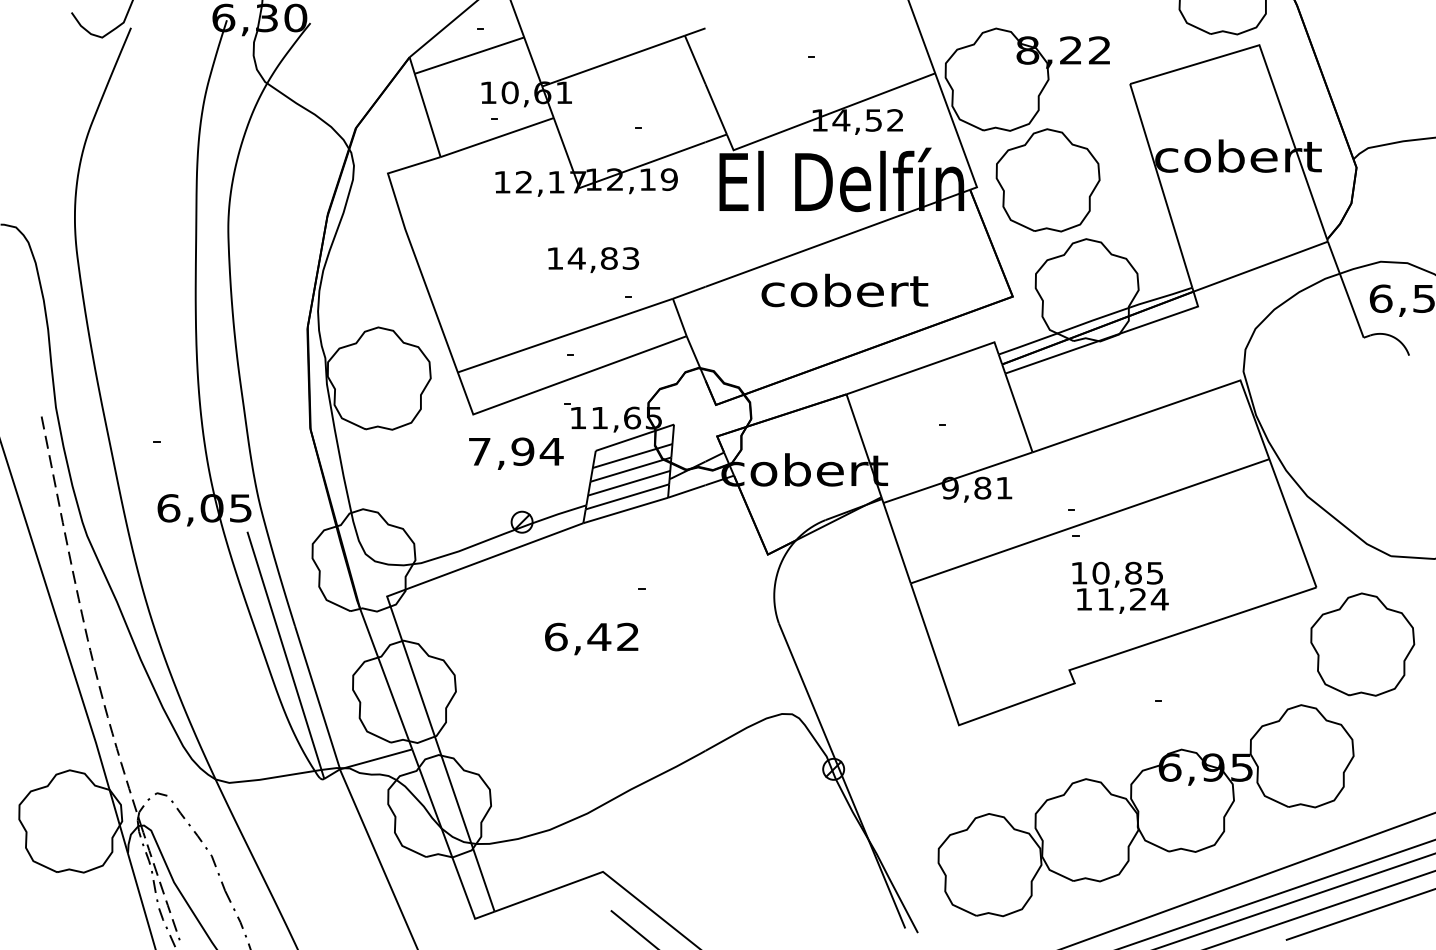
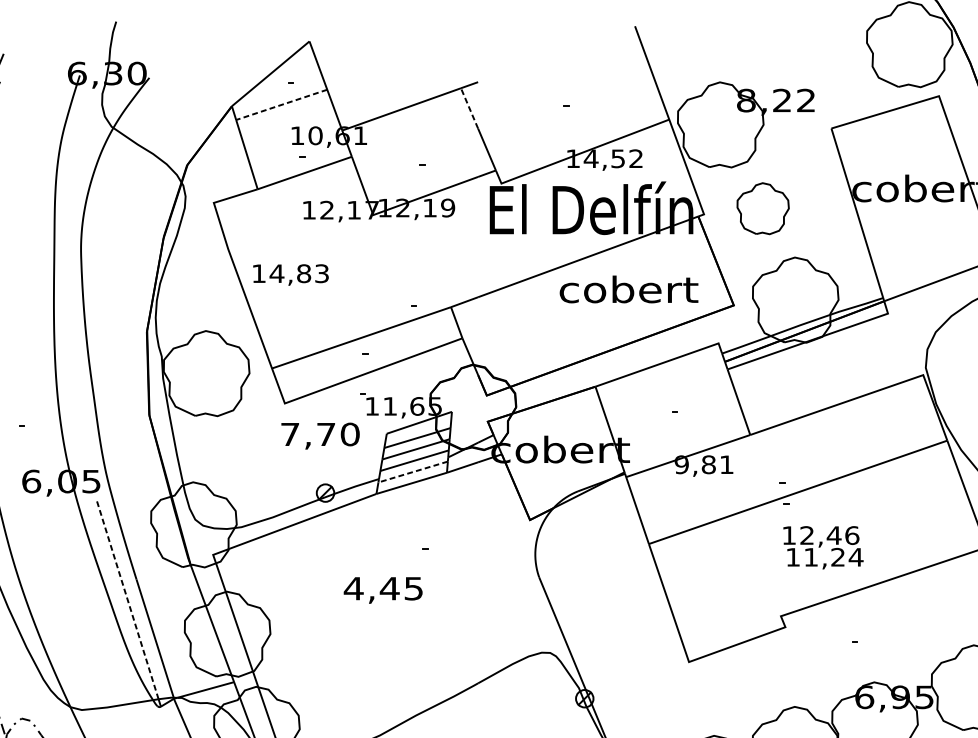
line: (469, 55) -> (281, 104), solid -> dashed
line: (695, 59) -> (469, 108), solid -> dashed
part: (1047, 180) -> (762, 208), size x0.6
text: (593, 259) -> (290, 274), moved
text: (844, 290) -> (628, 289), moved
text: (537, 451) -> (338, 434), 7,94 -> 7,70
line: (627, 496) -> (413, 471), solid -> dashed
text: (1127, 572) -> (829, 534), 10,85 -> 12,46
text: (591, 636) -> (383, 588), 6,42 -> 4,45
line: (284, 650) -> (127, 599), solid -> dashed

